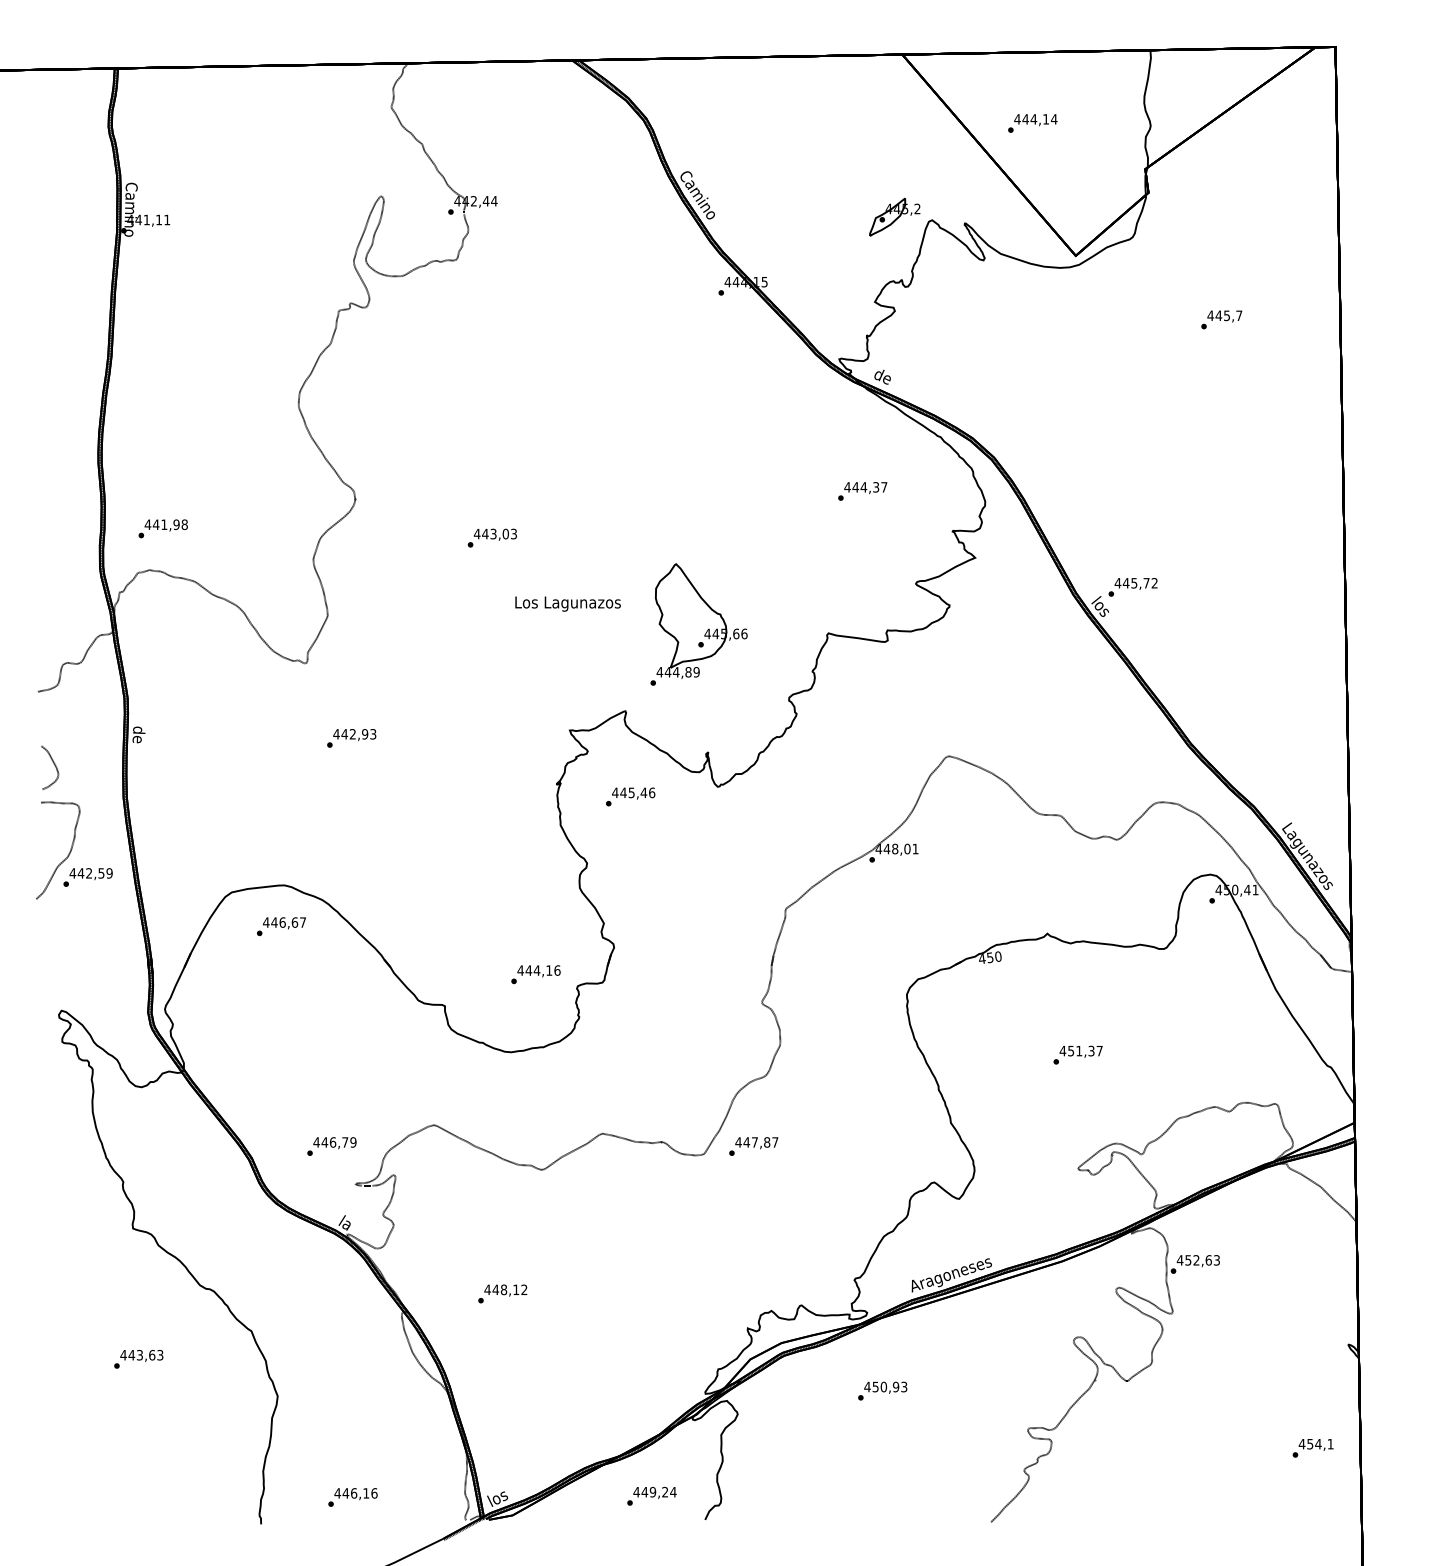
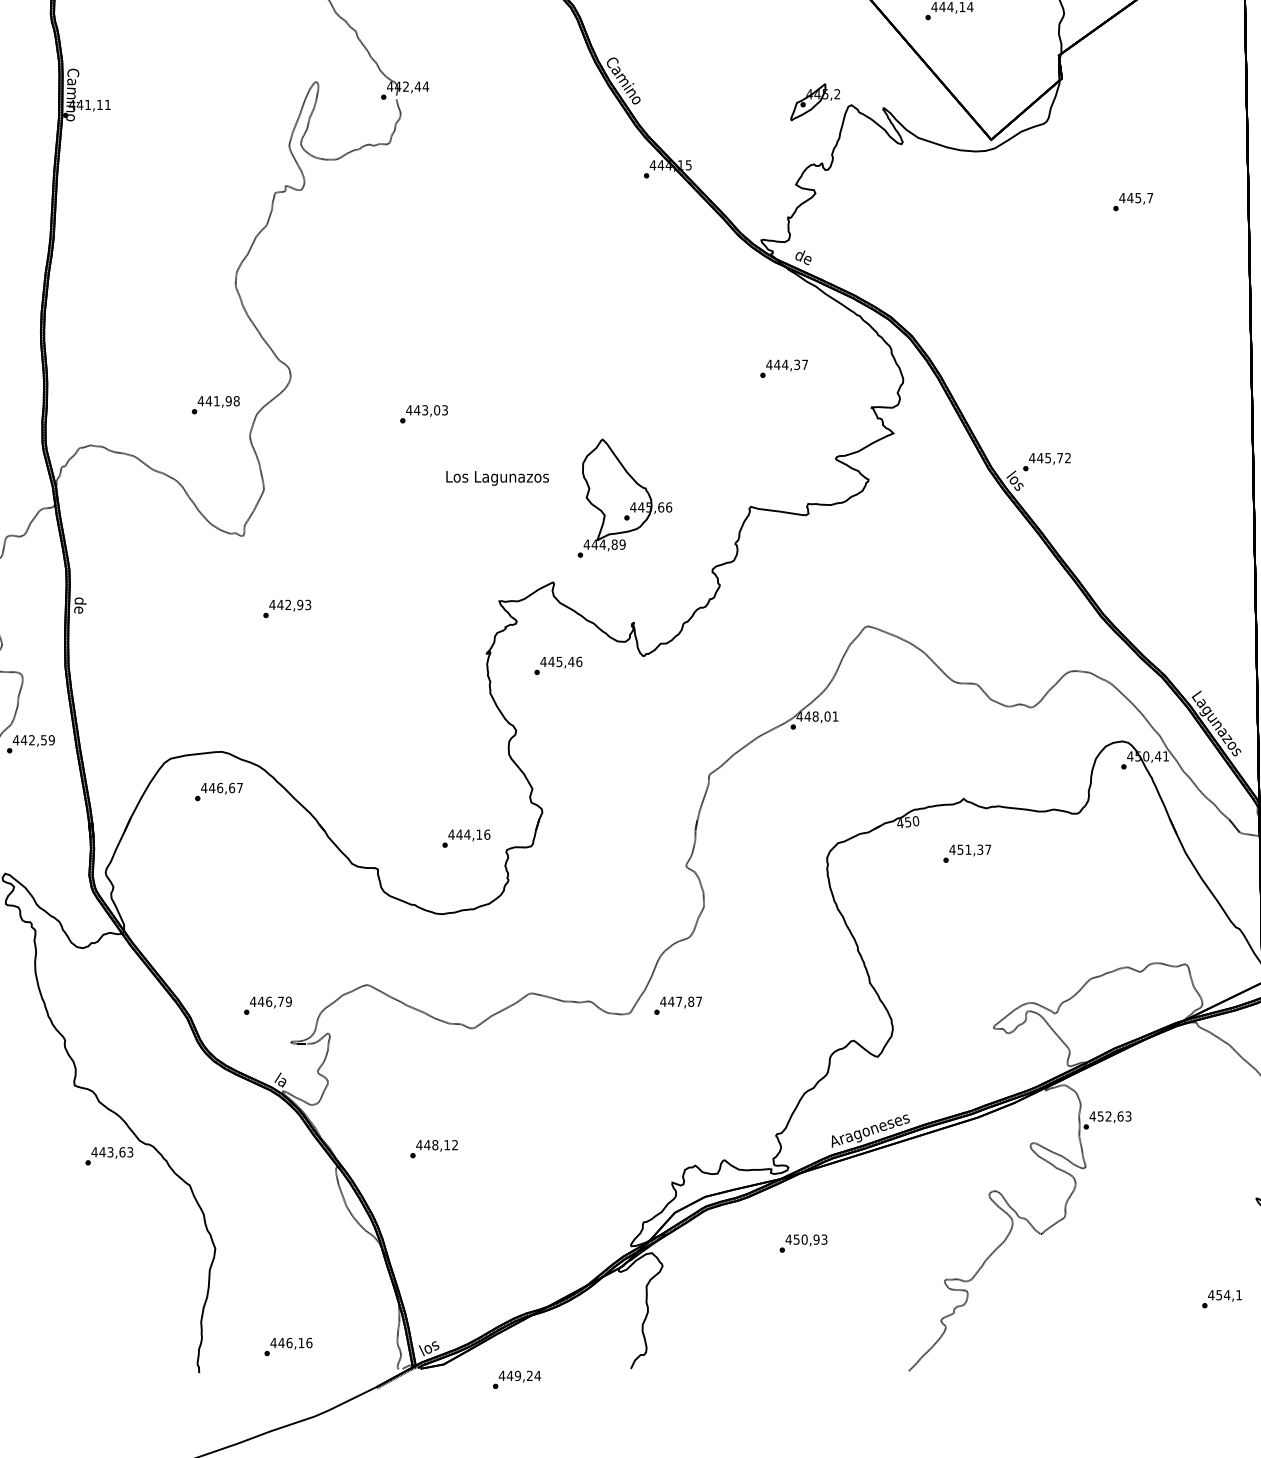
text: (162, 528) -> (215, 404), moved
text: (1077, 1054) -> (966, 853), moved
text: (138, 1358) -> (109, 1155), moved
text: (651, 1495) -> (516, 1379), moved

